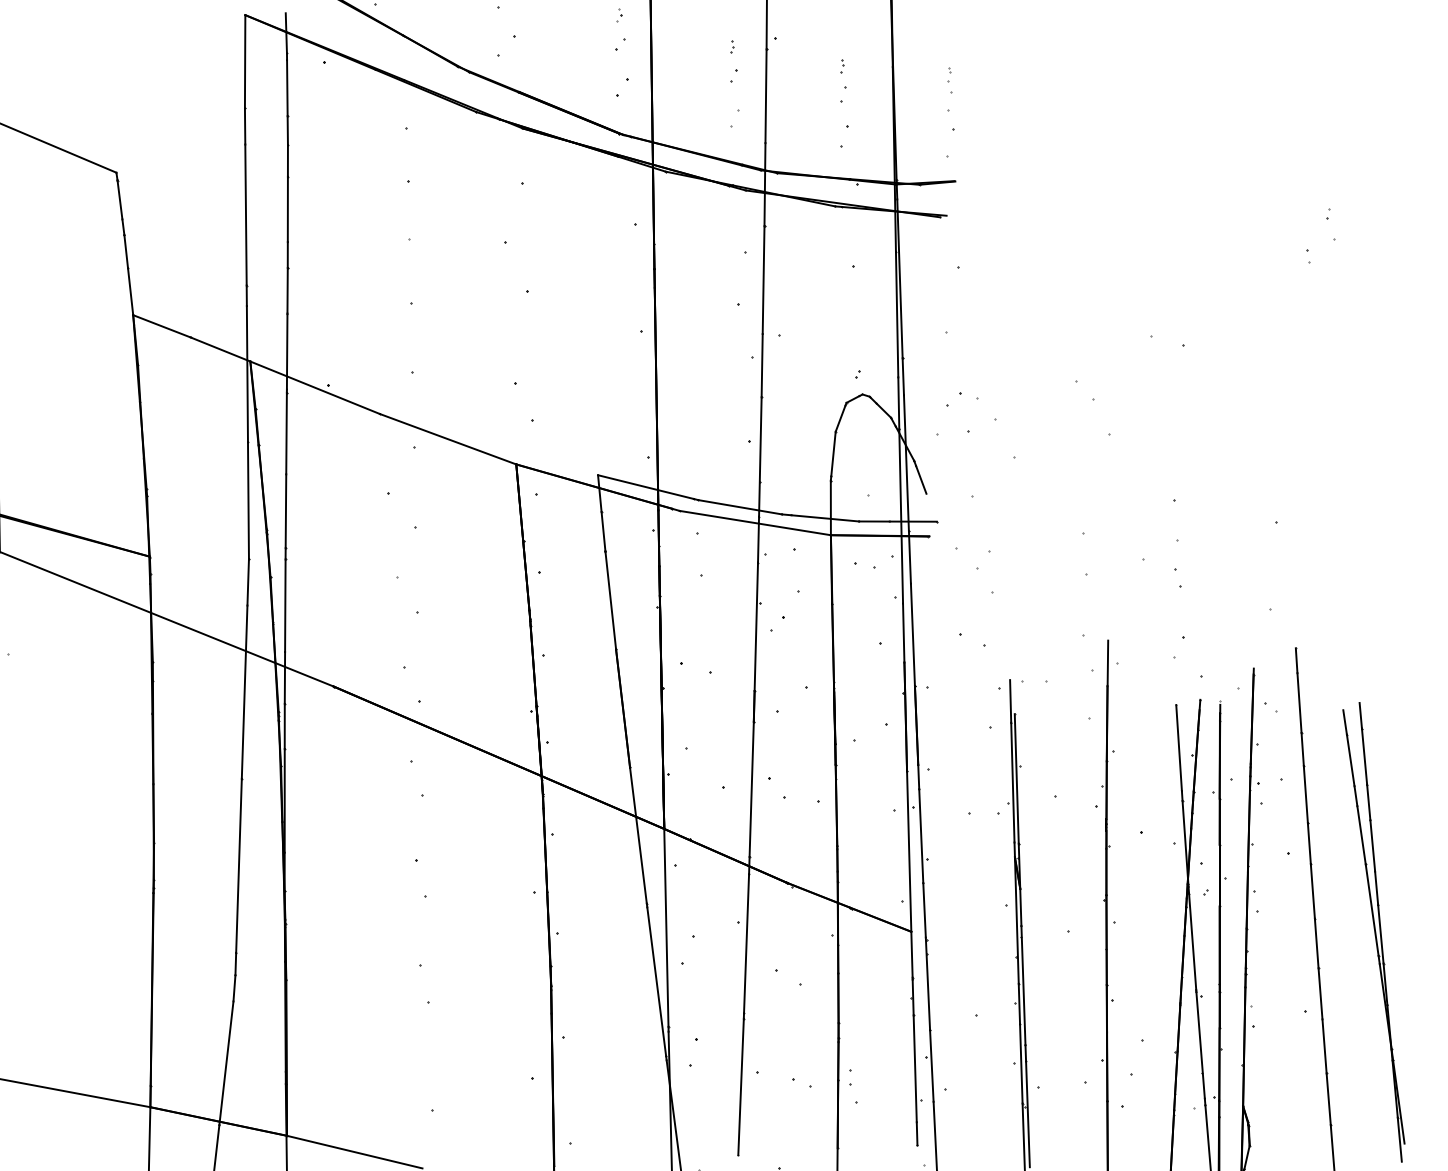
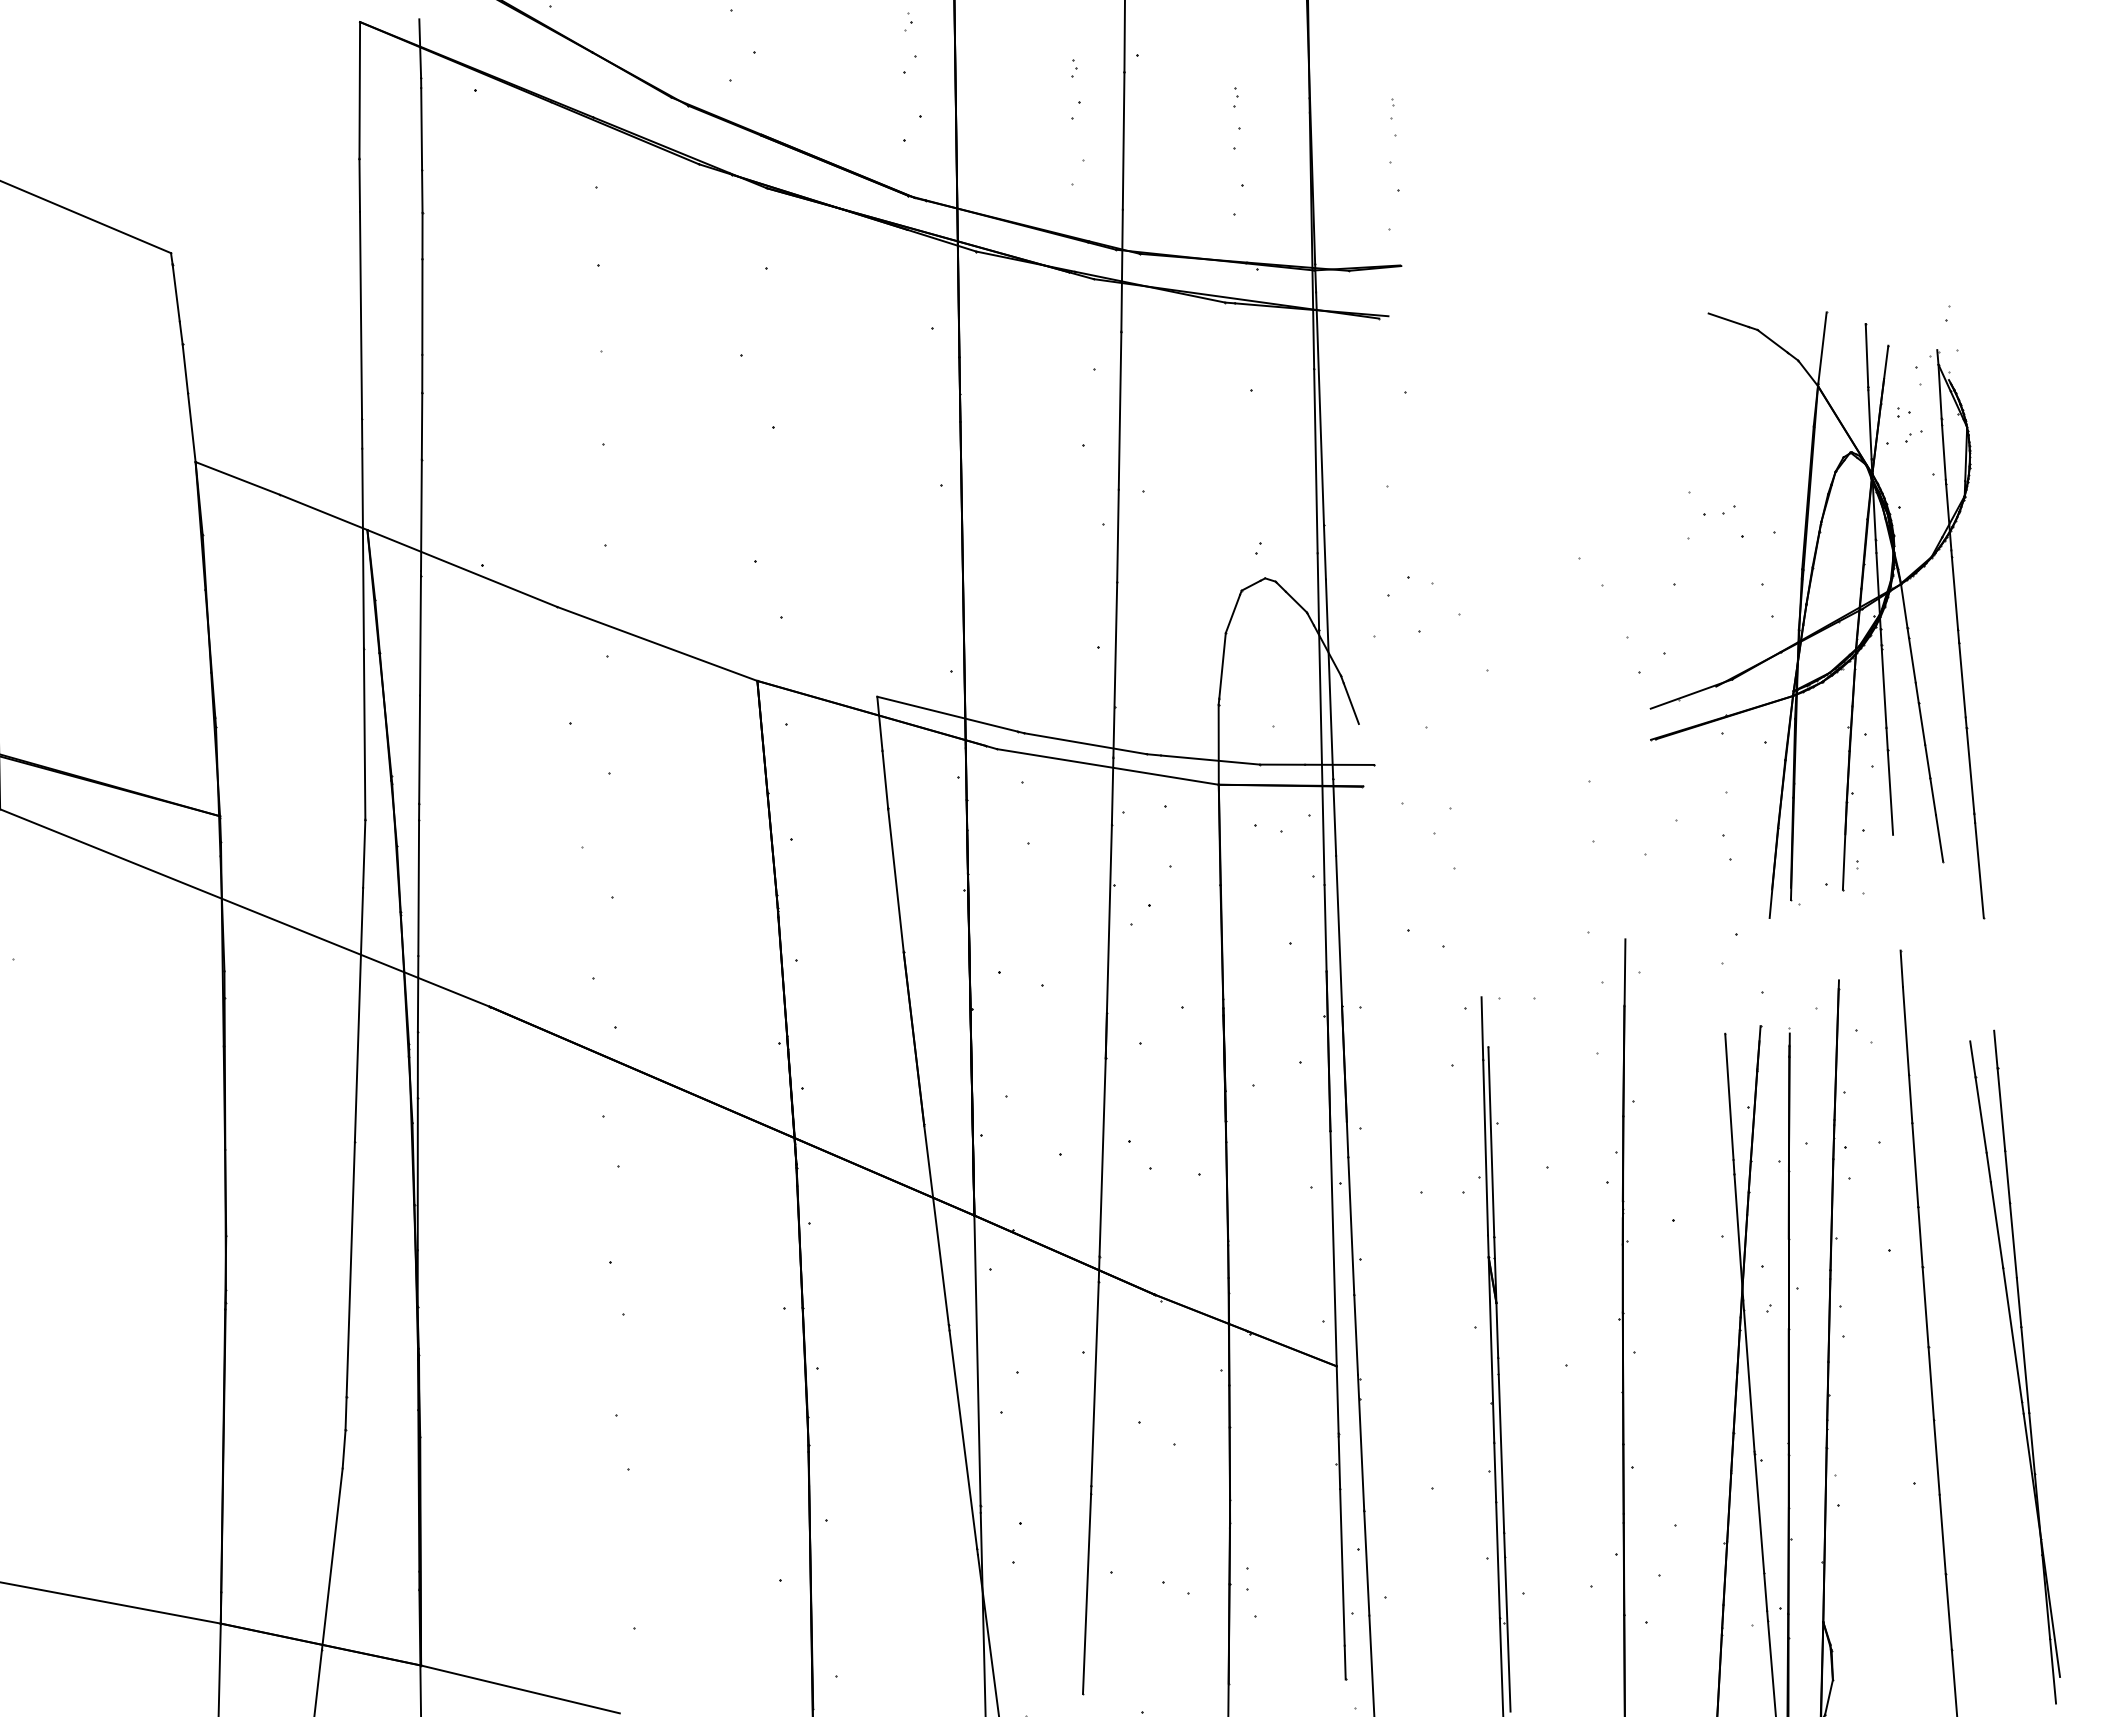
part: (1235, 419) -> (1812, 615), added

